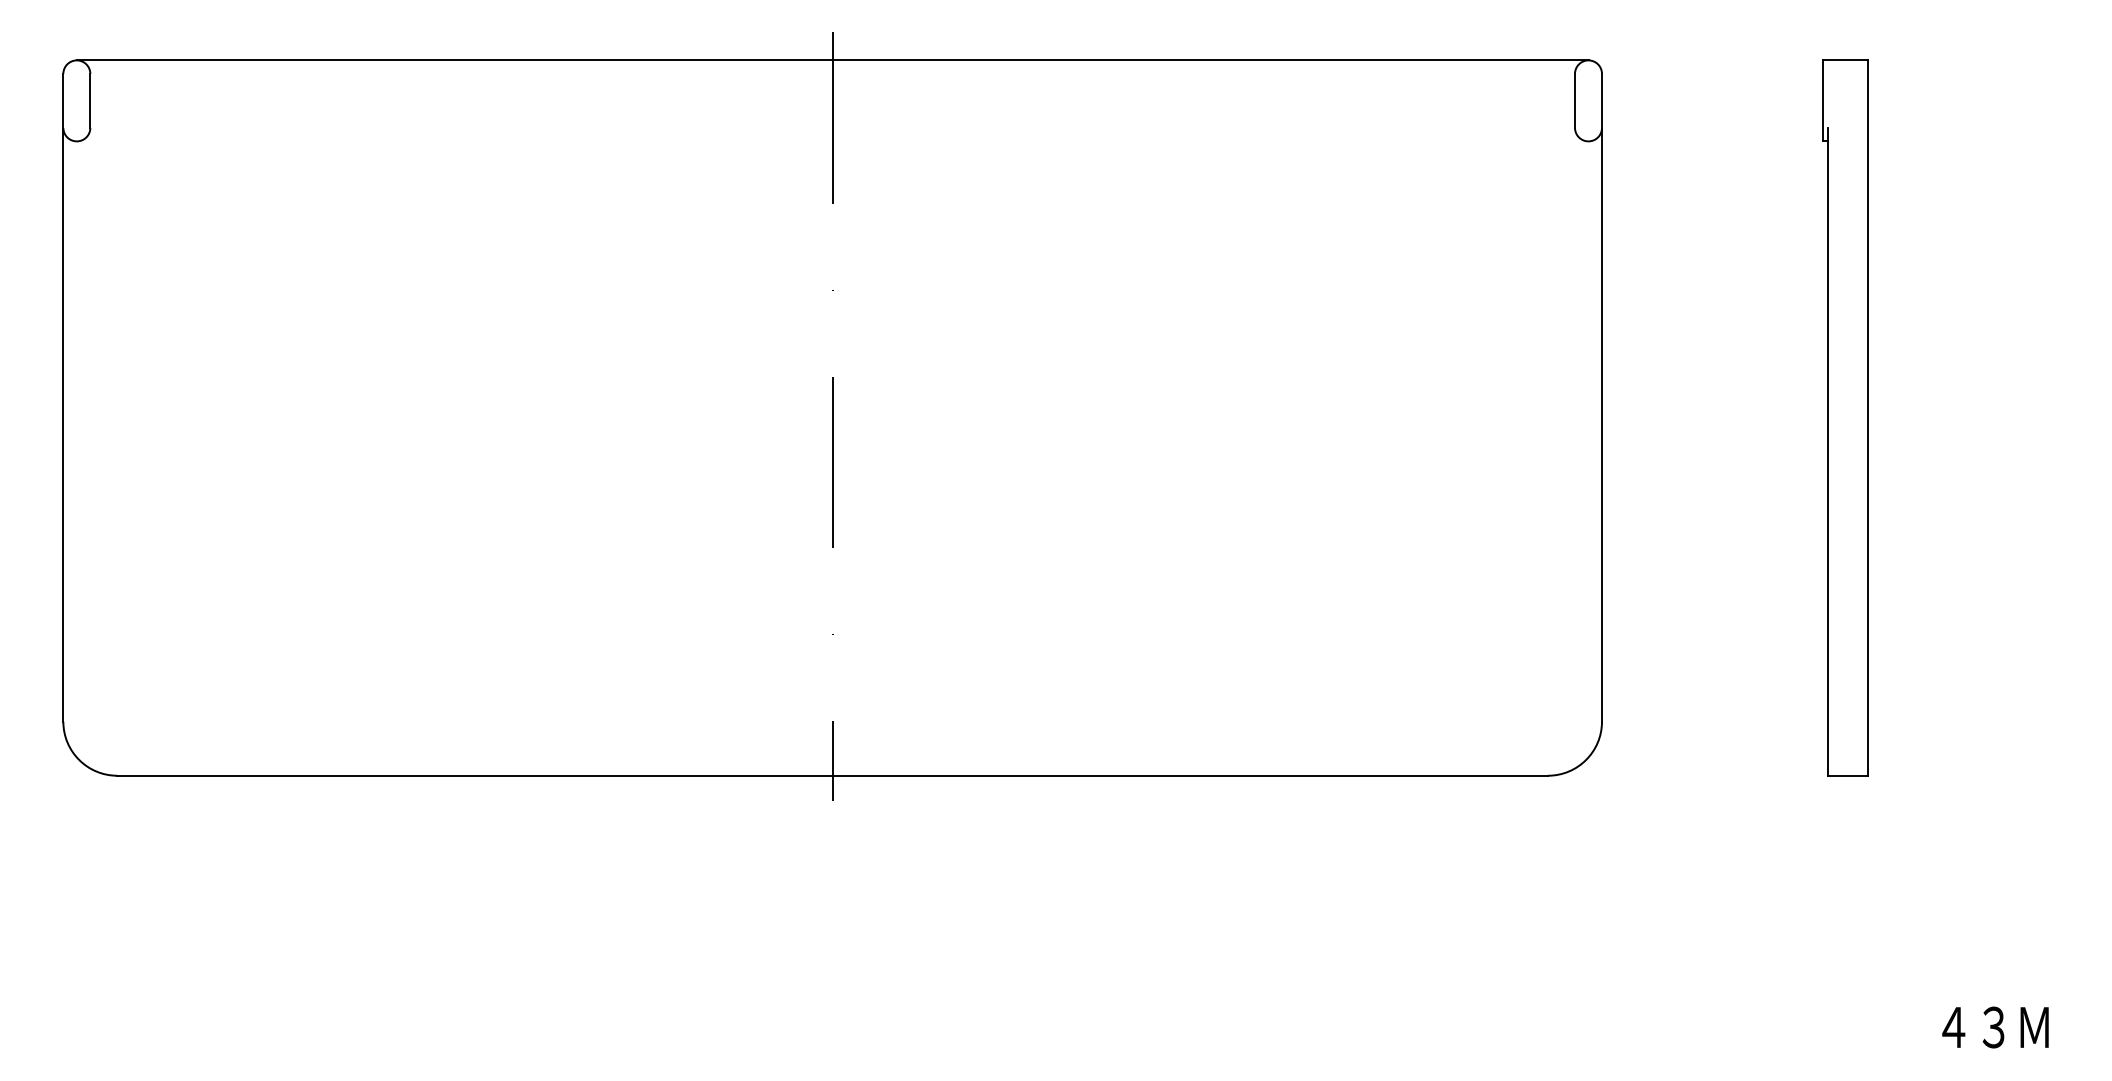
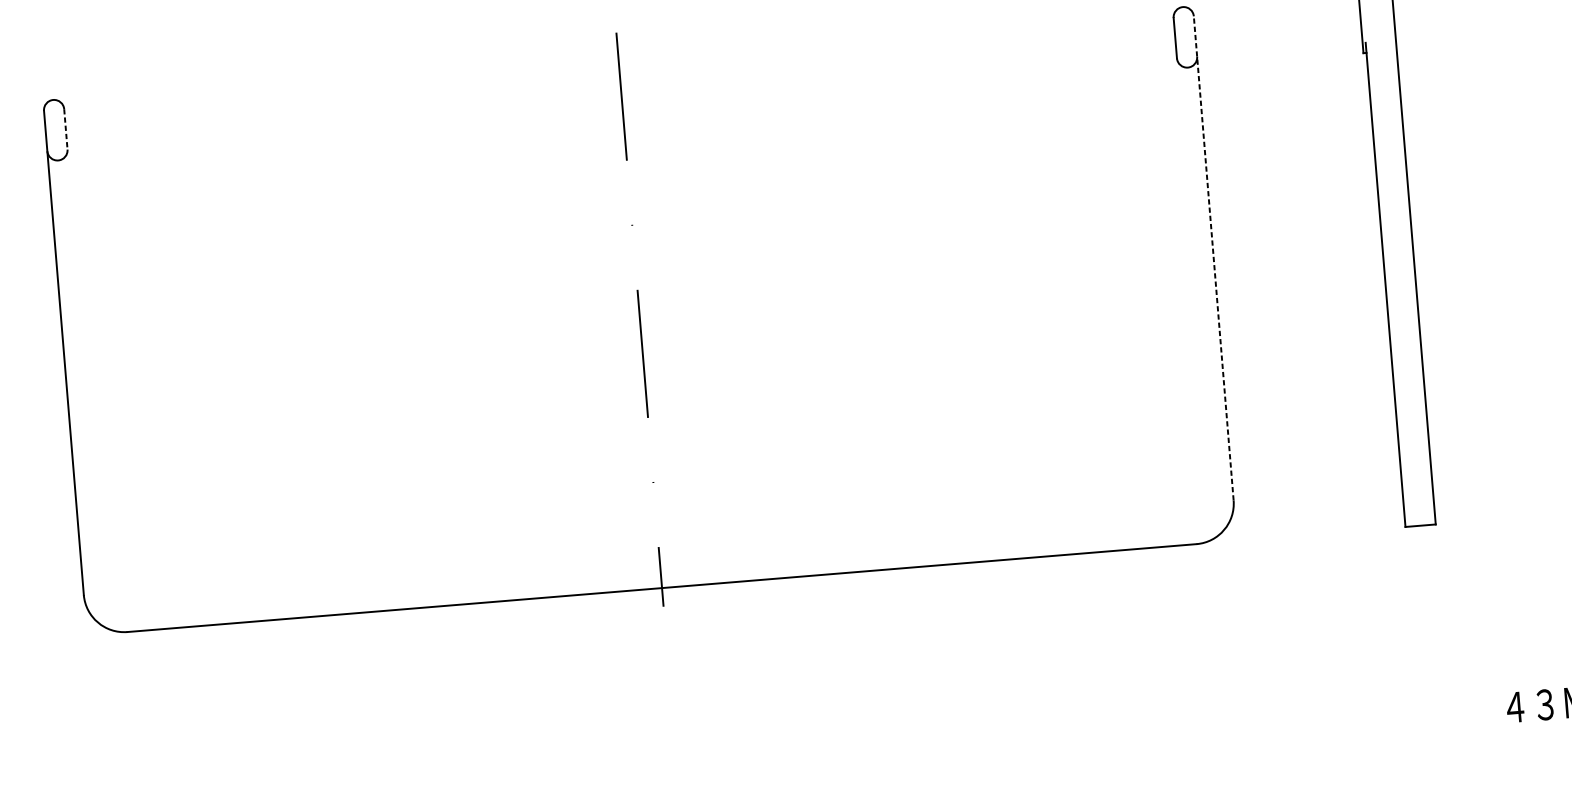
line: (832, 60) -> (617, 53), removed
line: (90, 100) -> (65, 129), solid -> dashed
line: (1601, 397) -> (1213, 258), solid -> dashed

